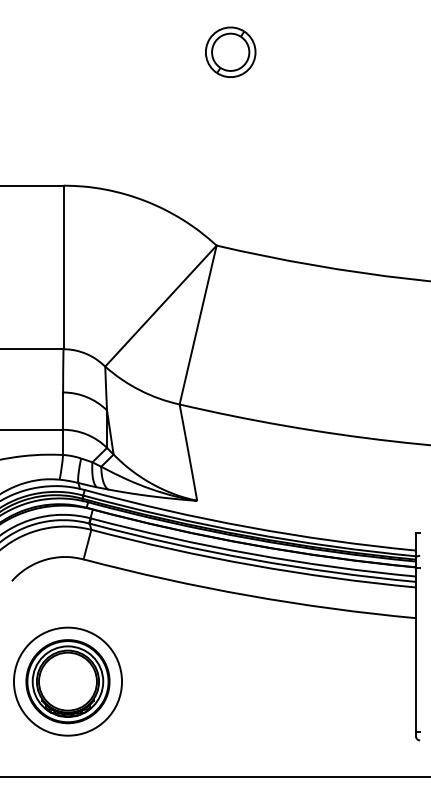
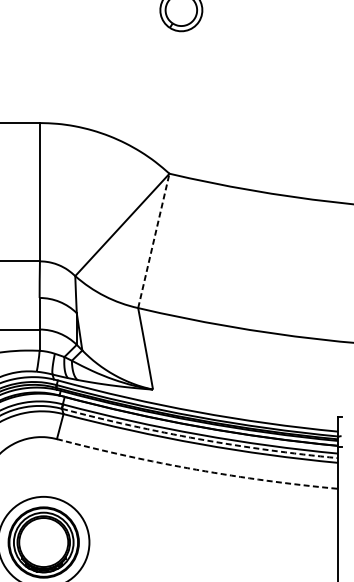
line: (198, 325) -> (154, 241), solid -> dashed
arc: (251, 559) -> (198, 439), solid -> dashed
arc: (248, 595) -> (196, 469), solid -> dashed

